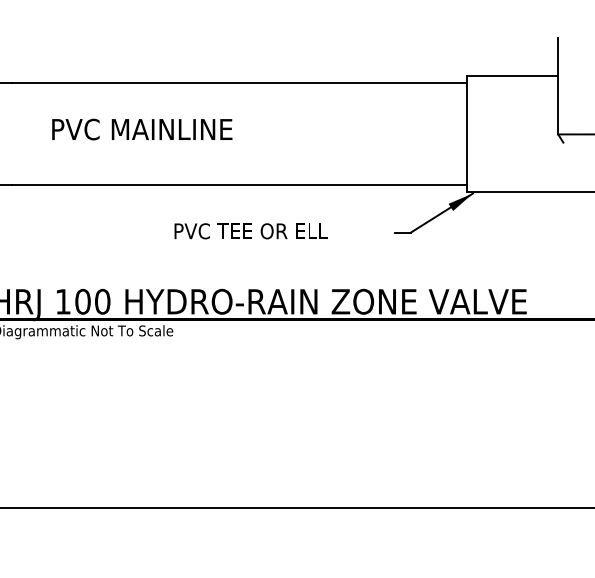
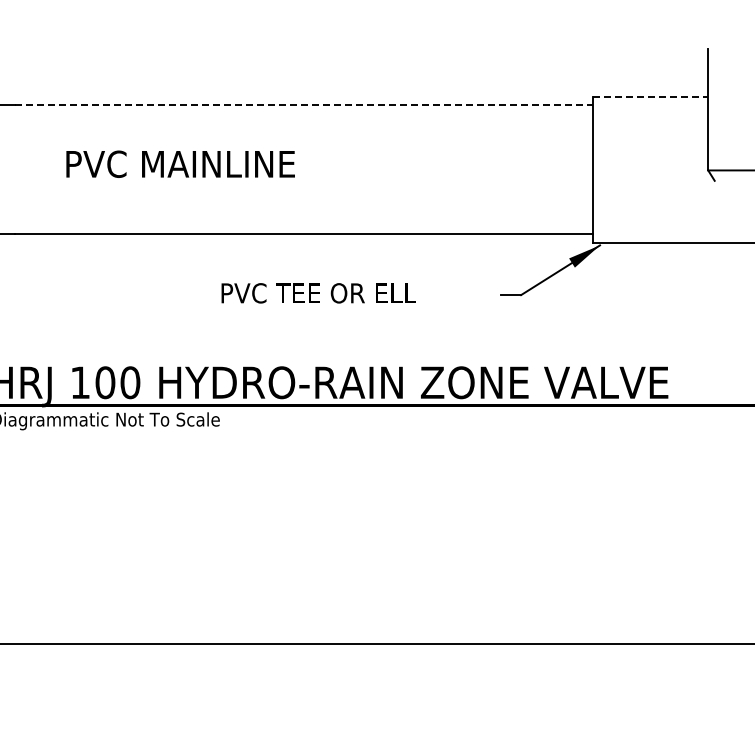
line: (512, 76) -> (650, 96), solid -> dashed
line: (239, 83) -> (303, 105), solid -> dashed

